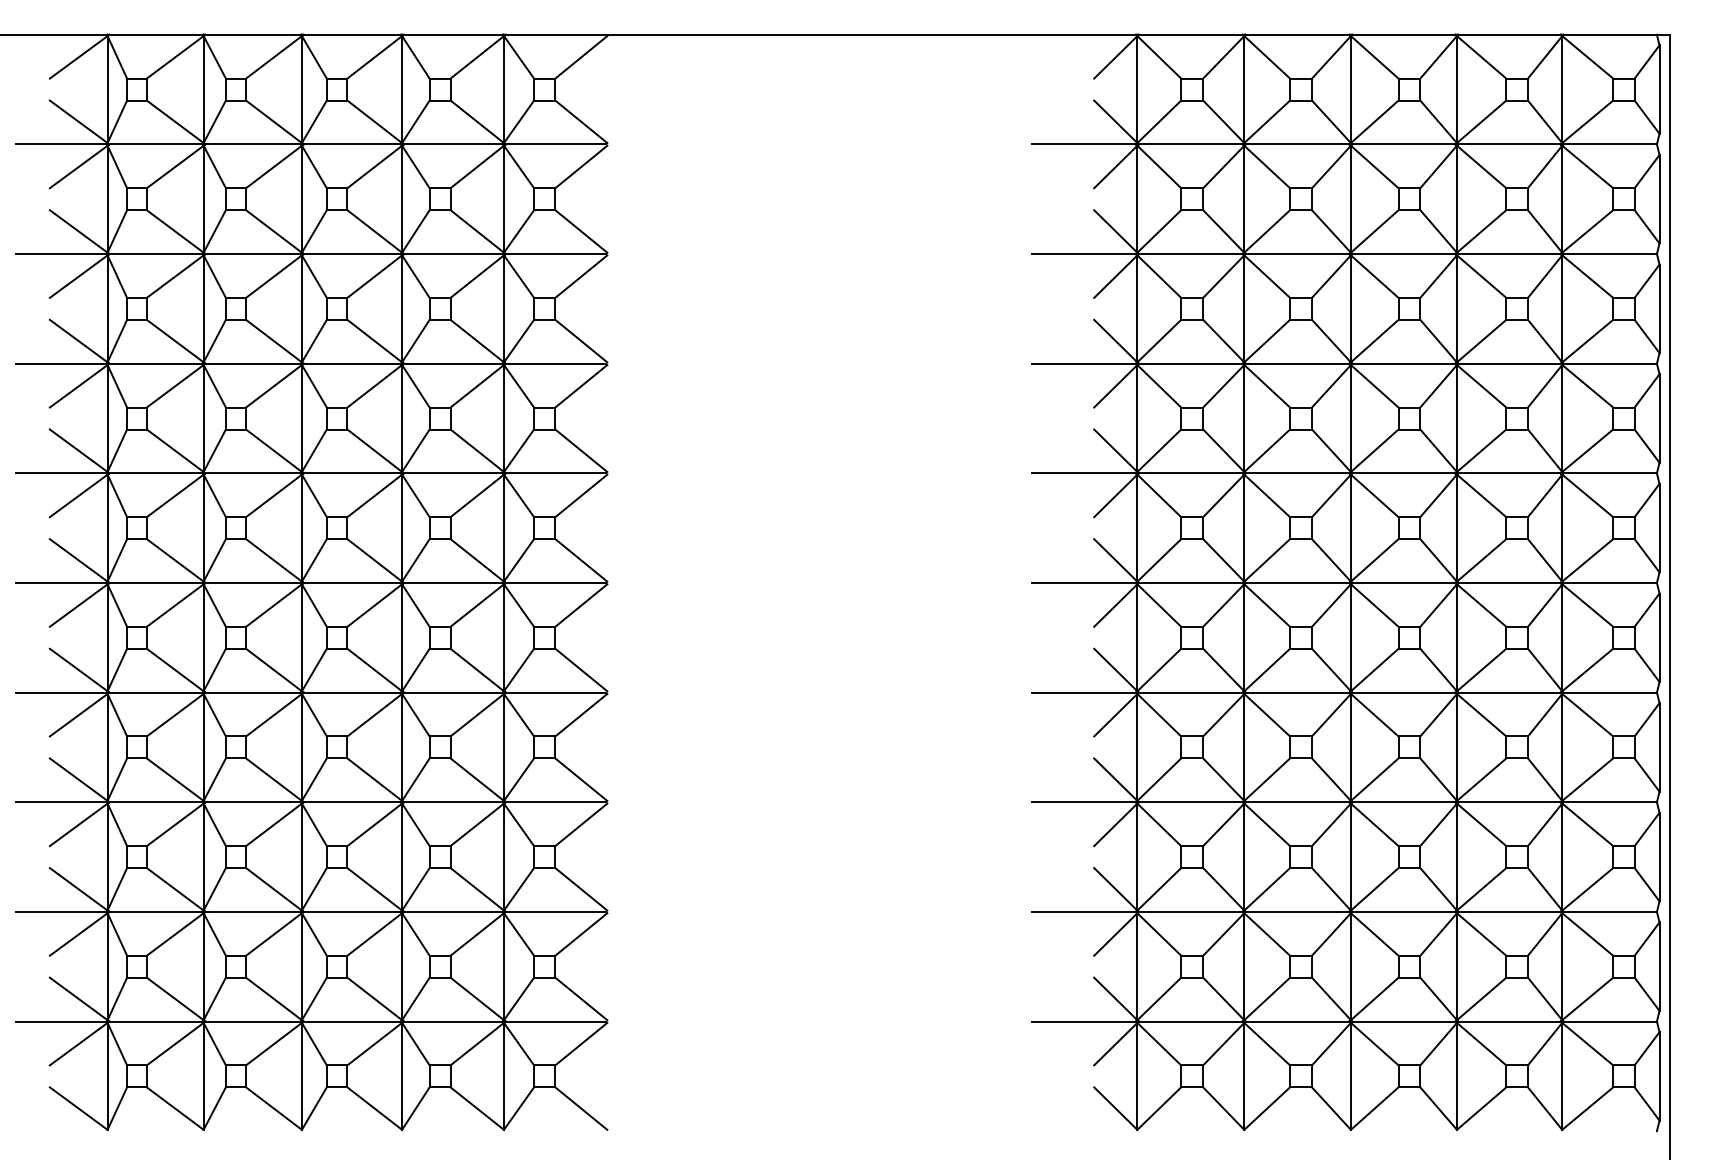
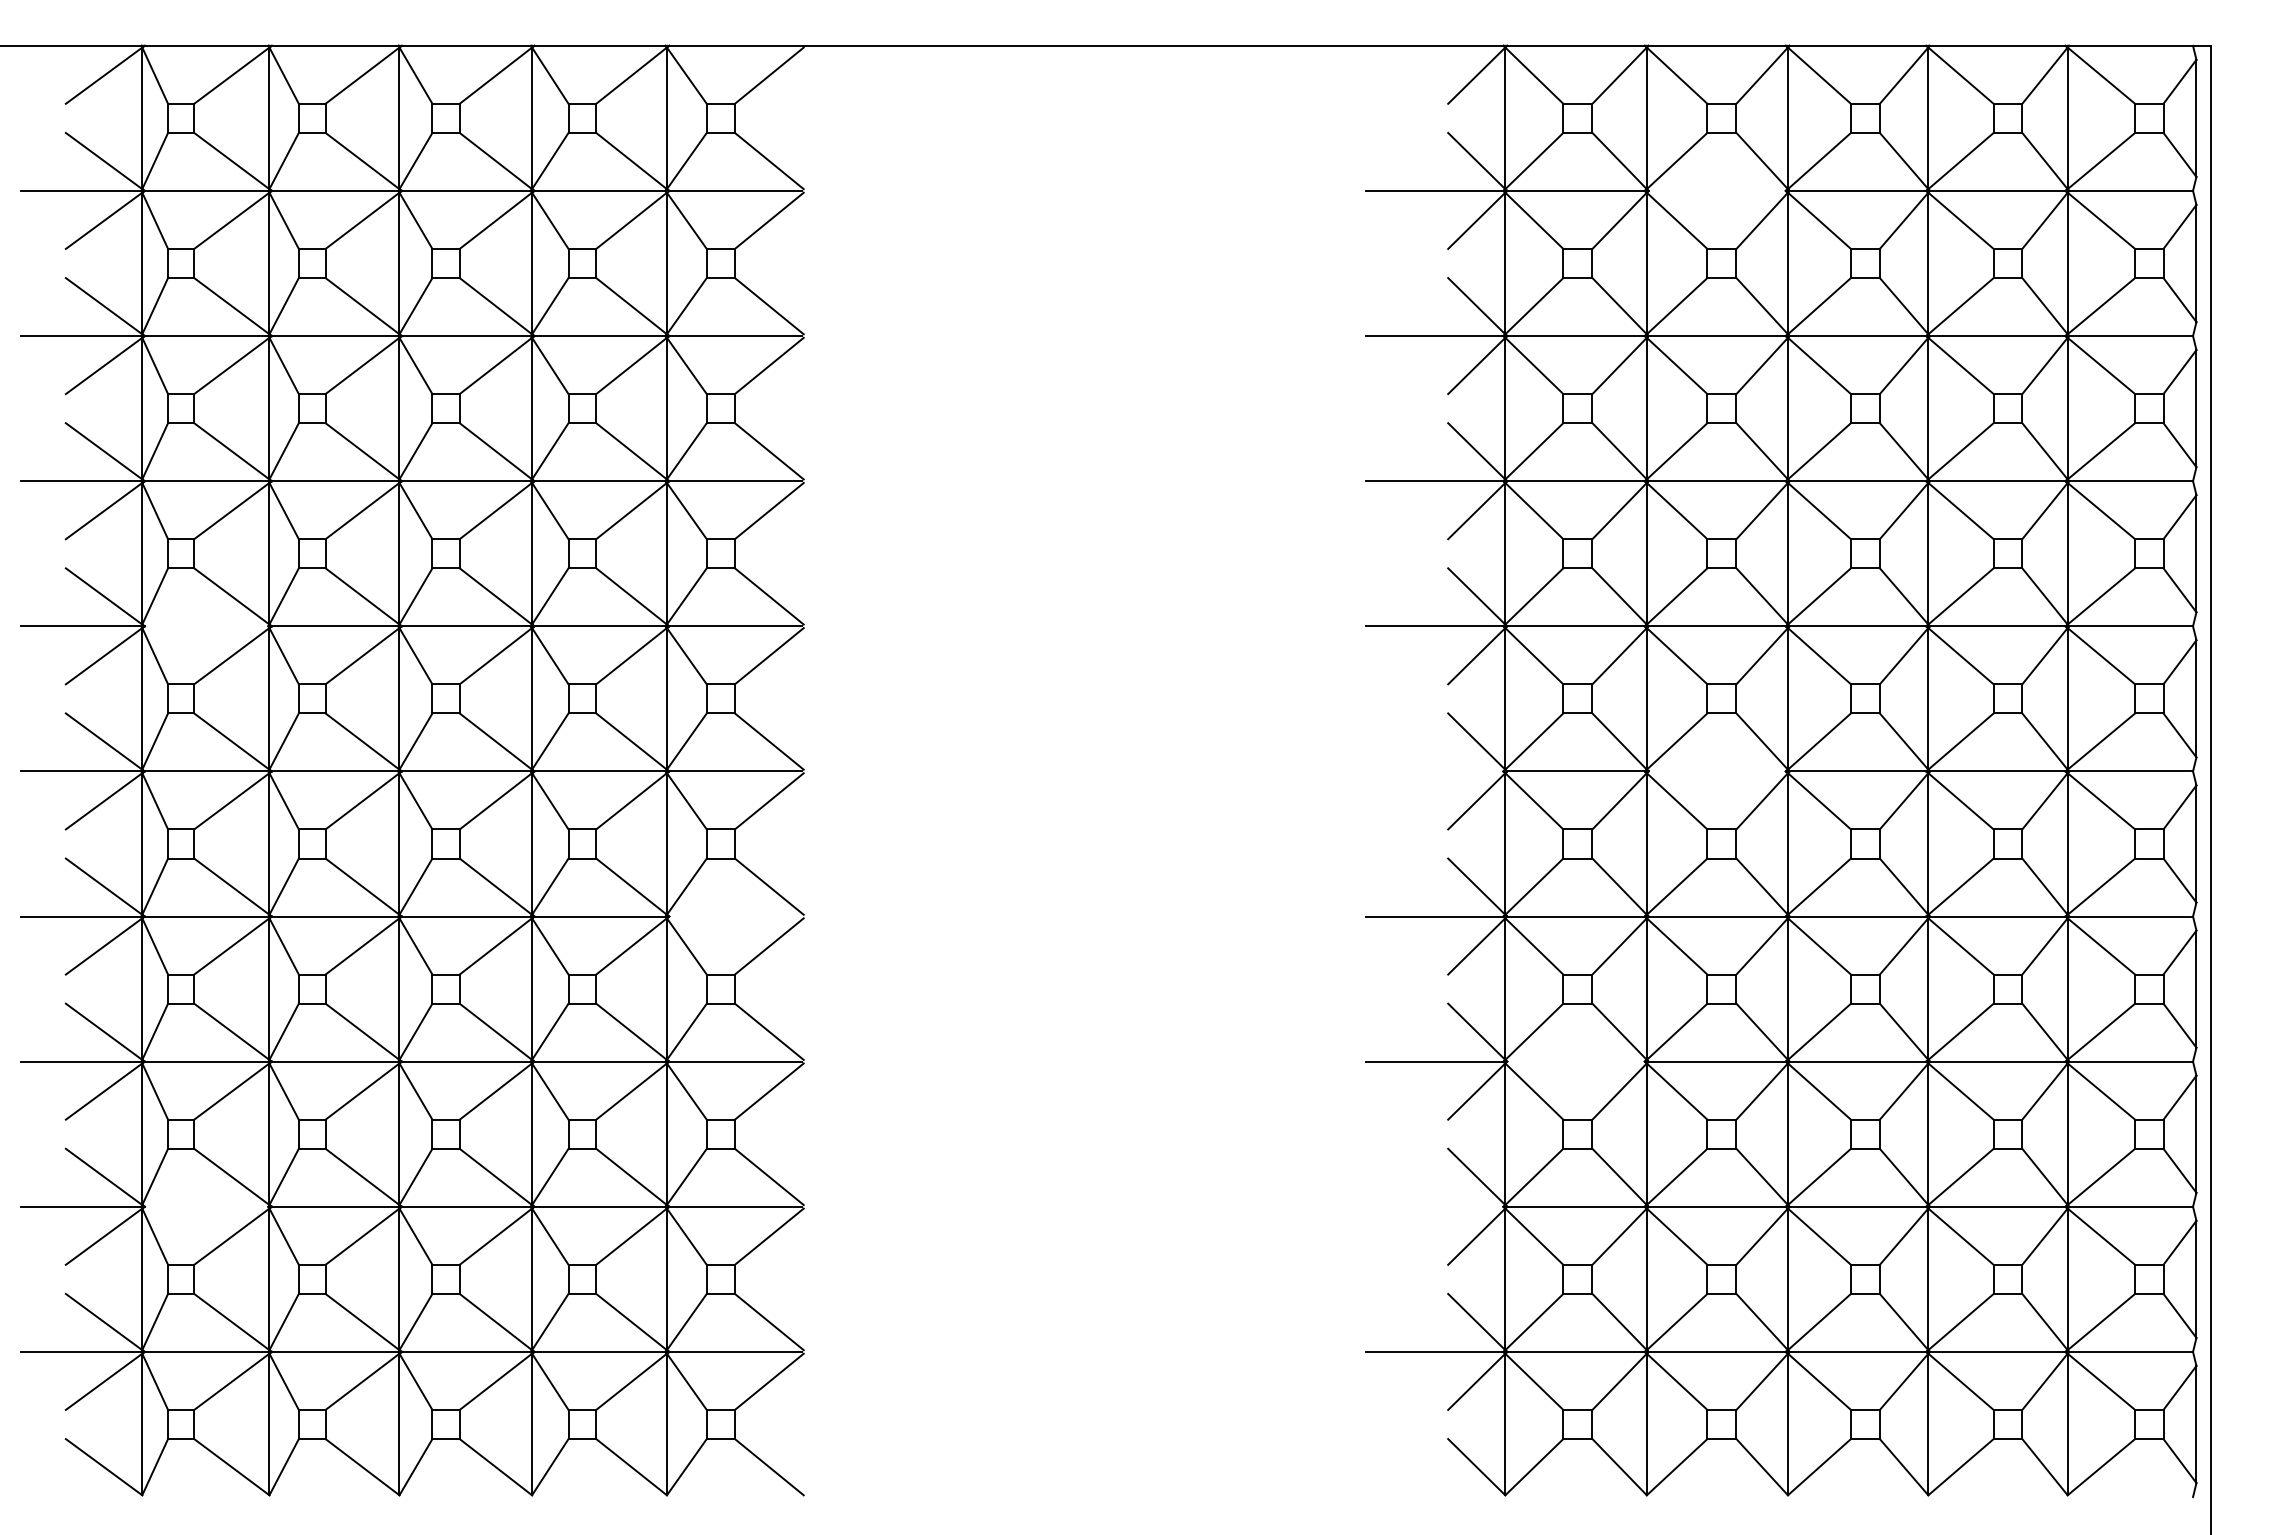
line: (1296, 144) -> (1716, 190), removed
line: (156, 473) -> (206, 626), removed
line: (1083, 583) -> (1434, 771), removed
line: (1296, 583) -> (1716, 771), removed
line: (555, 692) -> (735, 916), removed
line: (1190, 802) -> (1575, 1061), removed
line: (156, 911) -> (206, 1206), removed
line: (1083, 911) -> (1434, 1206), removed

